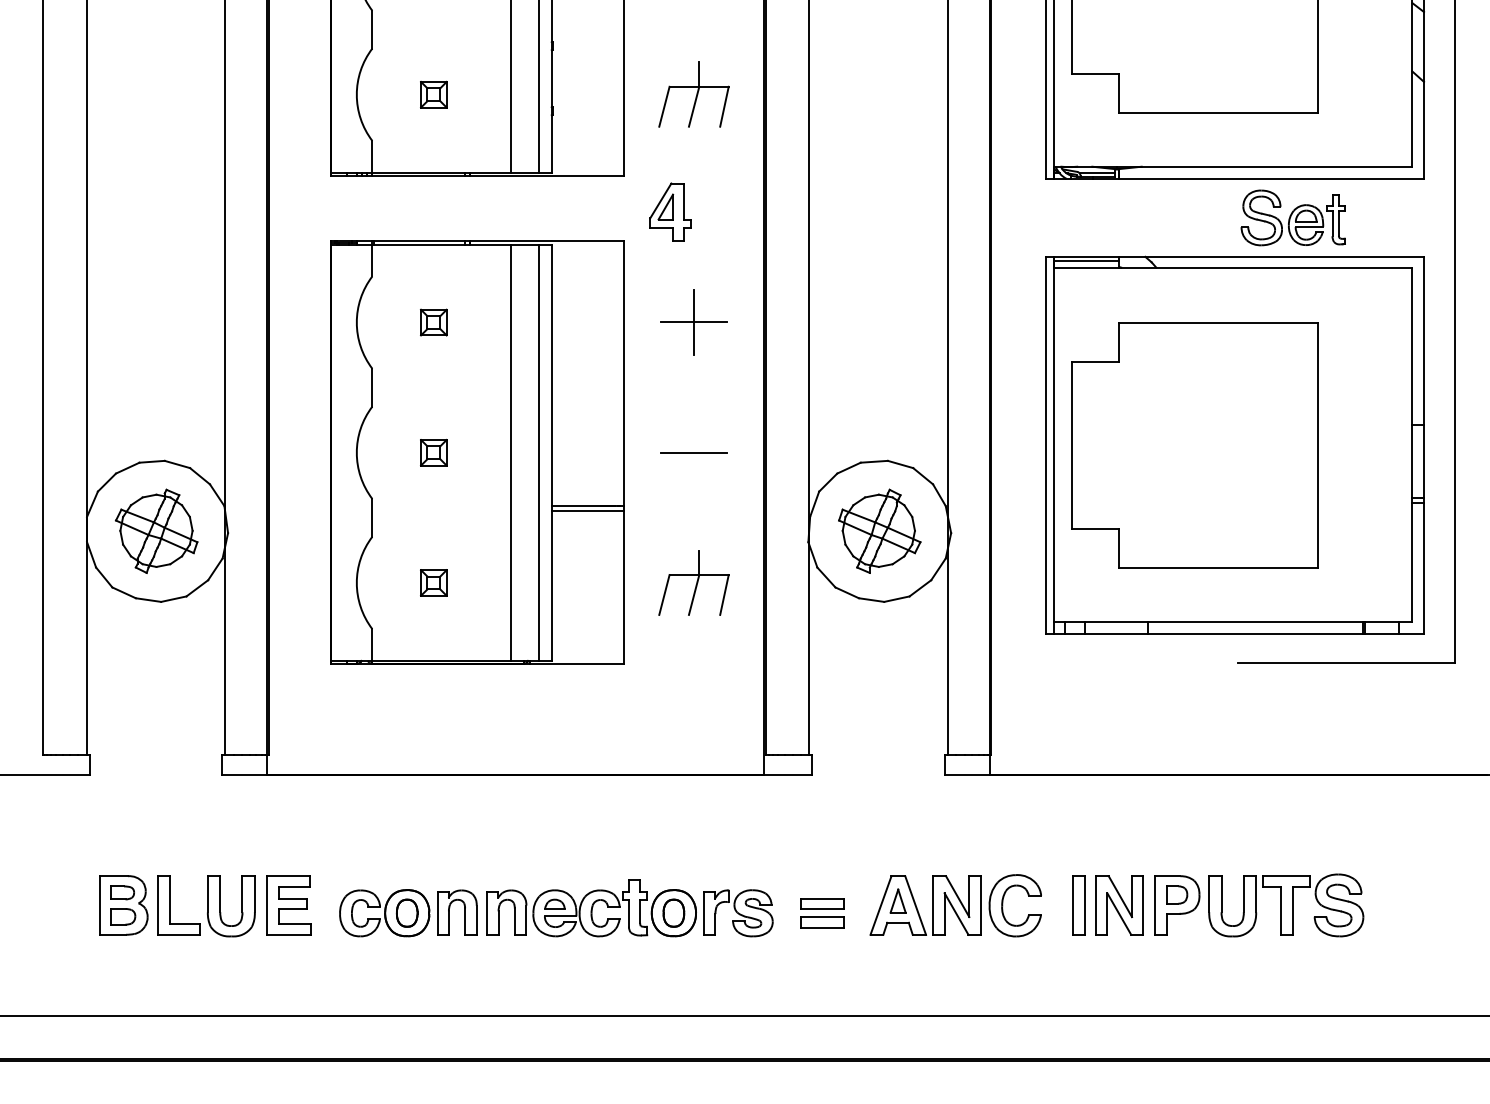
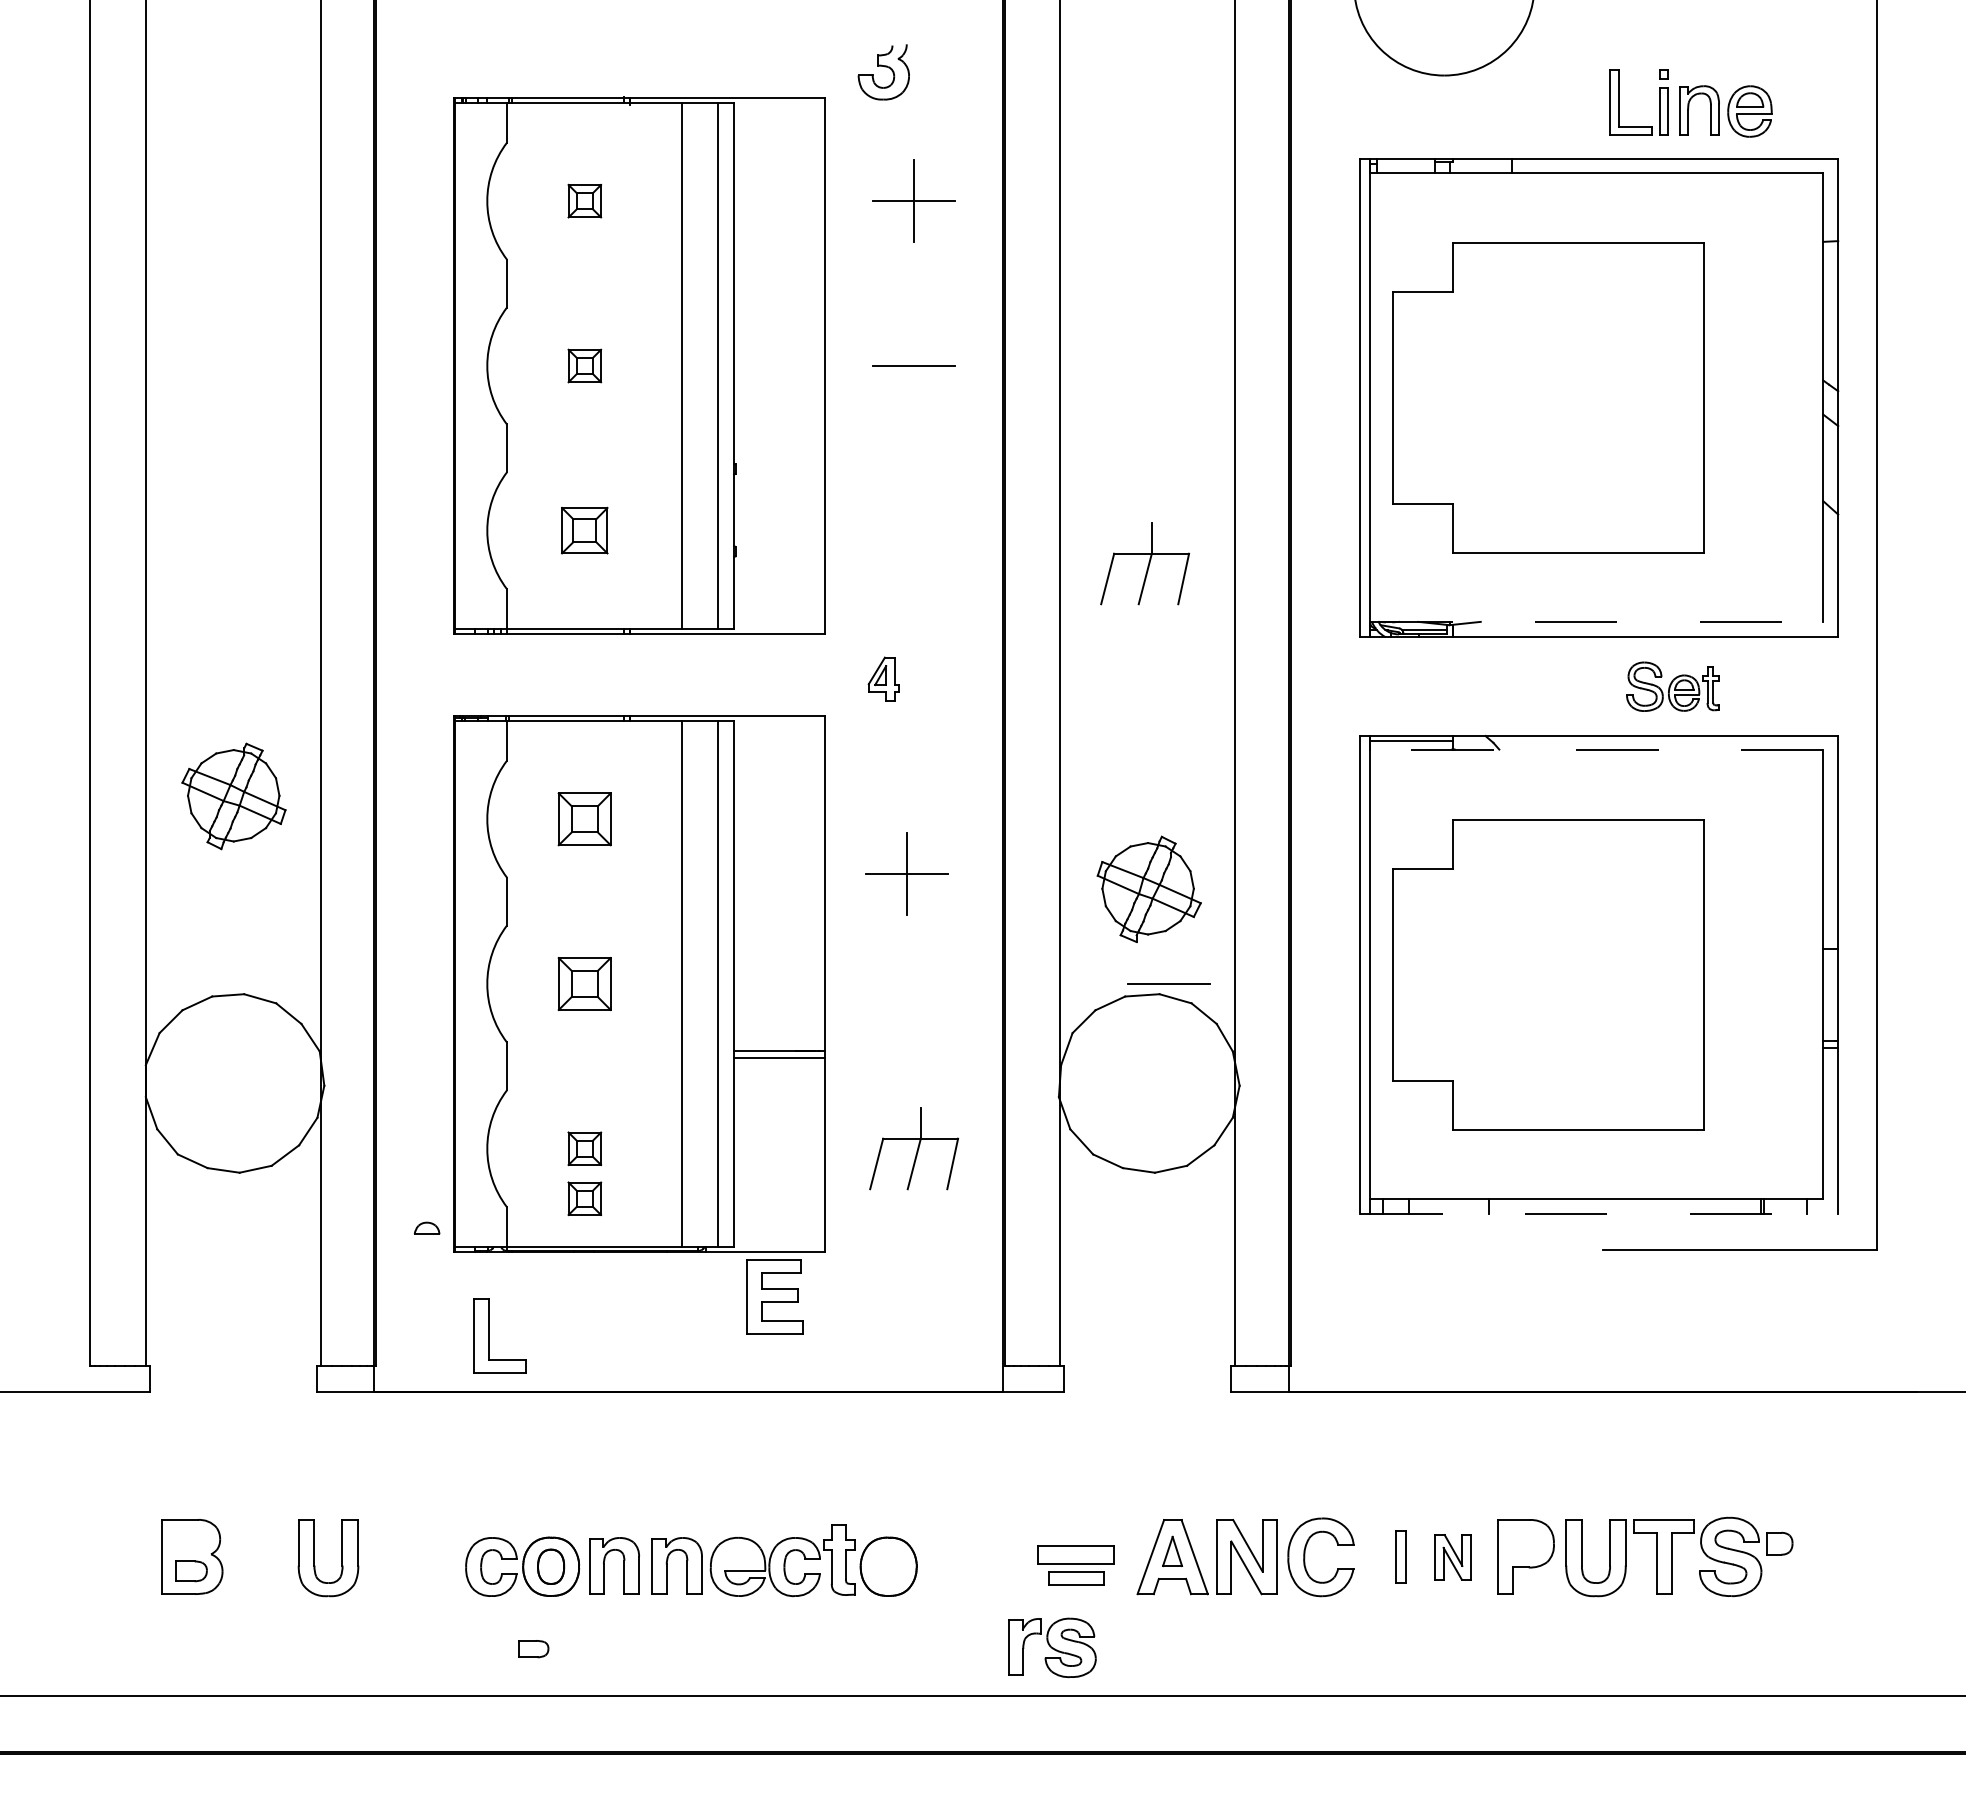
part: (433, 94) -> (584, 530), size x1.4
part: (694, 94) -> (1145, 563), moved
line: (1233, 166) -> (1596, 621), solid -> dashed
part: (669, 212) -> (883, 679), size x0.6
part: (1293, 217) -> (1672, 686), size x0.7
line: (1233, 267) -> (1596, 749), solid -> dashed
part: (433, 322) -> (584, 818), size x1.6
part: (693, 322) -> (906, 873), moved
part: (433, 452) -> (584, 983), size x1.6
line: (693, 452) -> (1168, 983), moved
part: (879, 530) -> (1148, 888), moved
part: (156, 531) -> (233, 796), moved
part: (433, 622) -> (584, 1198), added
line: (1235, 634) -> (1599, 1213), solid -> dashed
part: (122, 893) -> (533, 1649), moved
part: (1176, 894) -> (1779, 1543), moved
part: (555, 903) -> (427, 1227), moved
part: (822, 904) -> (1076, 1555), size x1.4
part: (170, 905) -> (489, 1335), moved
part: (289, 905) -> (774, 1296), moved
part: (1078, 905) -> (1400, 1556), size x0.7
part: (1119, 905) -> (1452, 1557), size x0.6
part: (673, 912) -> (888, 1566), removed
part: (738, 912) -> (1052, 1647), moved

